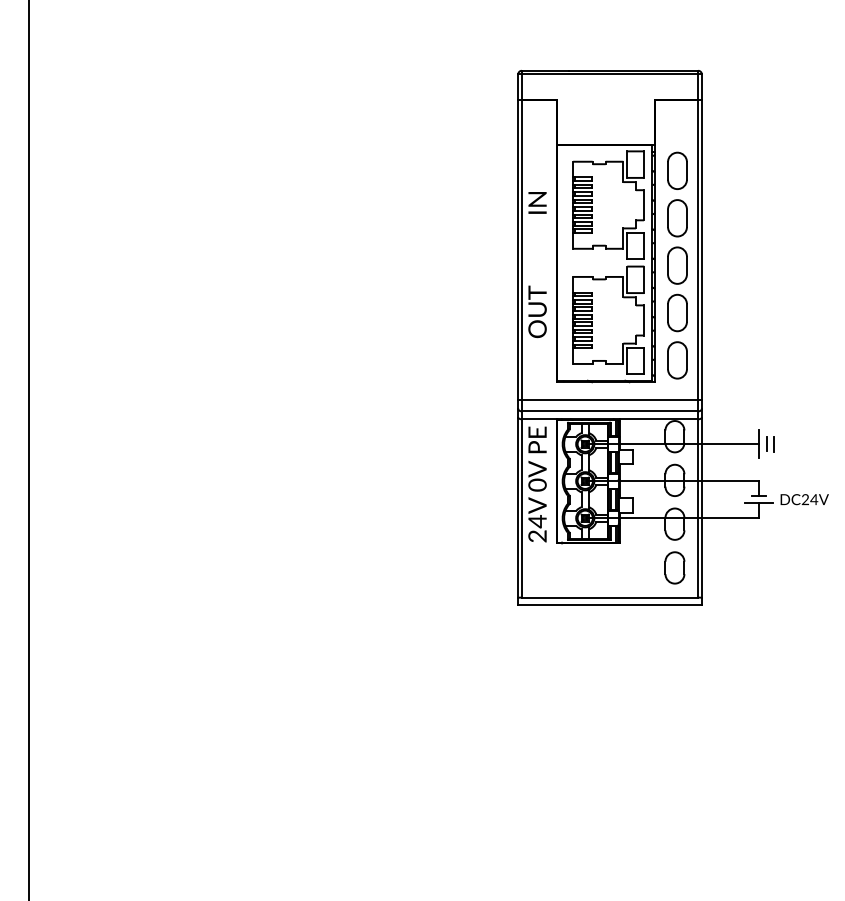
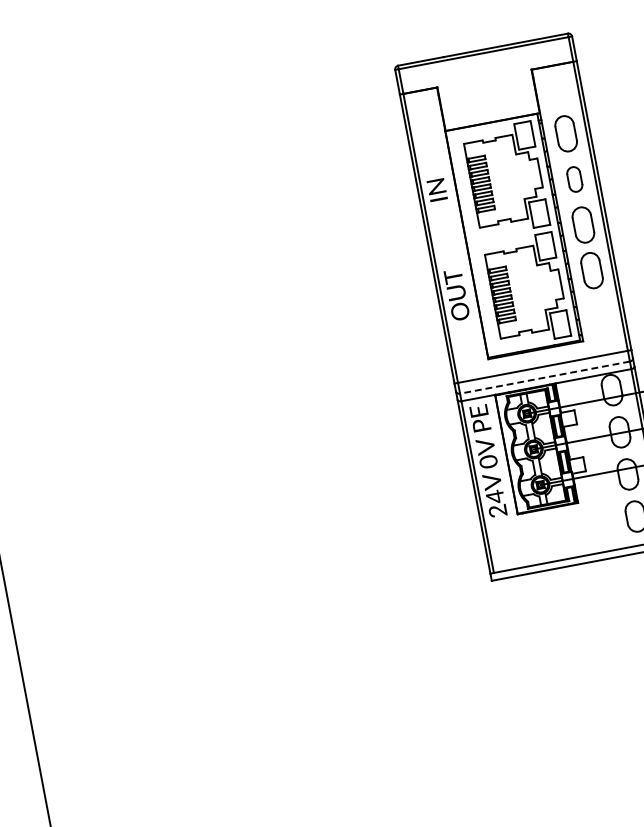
part: (677, 218) -> (574, 179), size x0.7
part: (677, 360) -> (600, 316), removed
line: (609, 411) -> (544, 377), solid -> dashed

